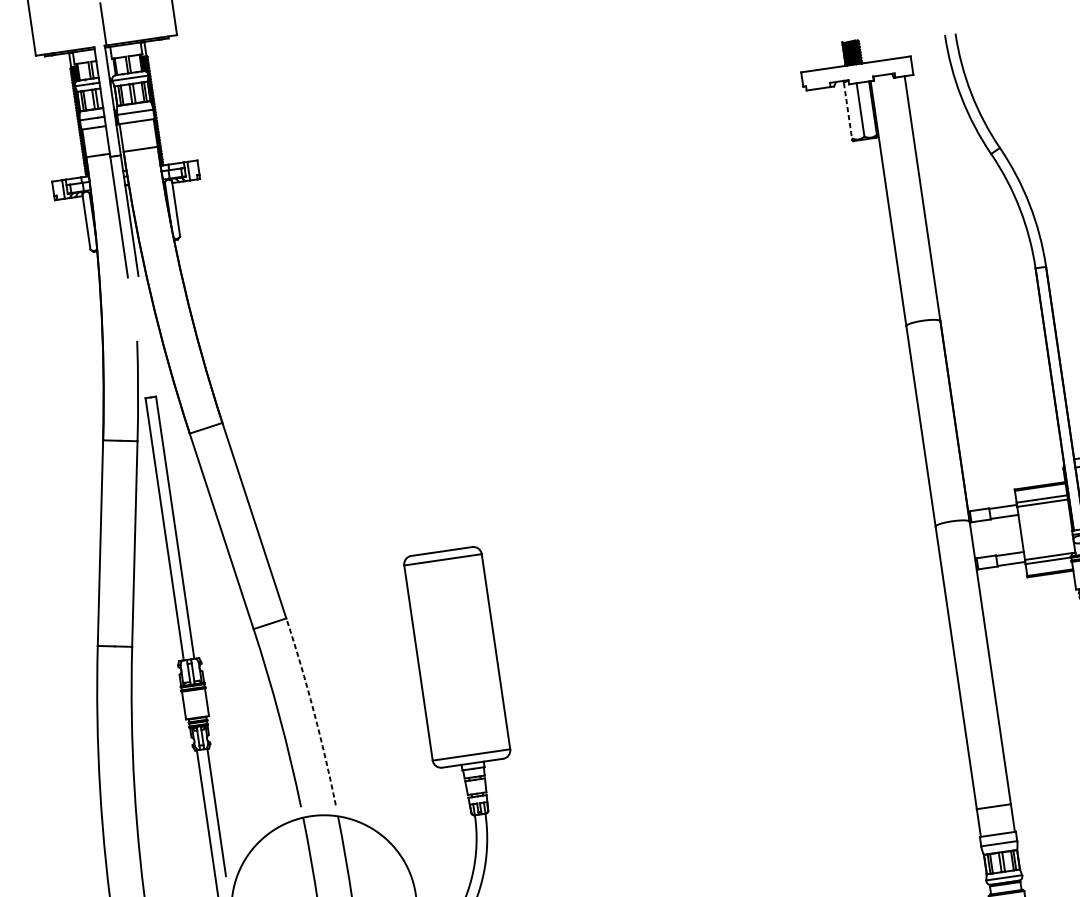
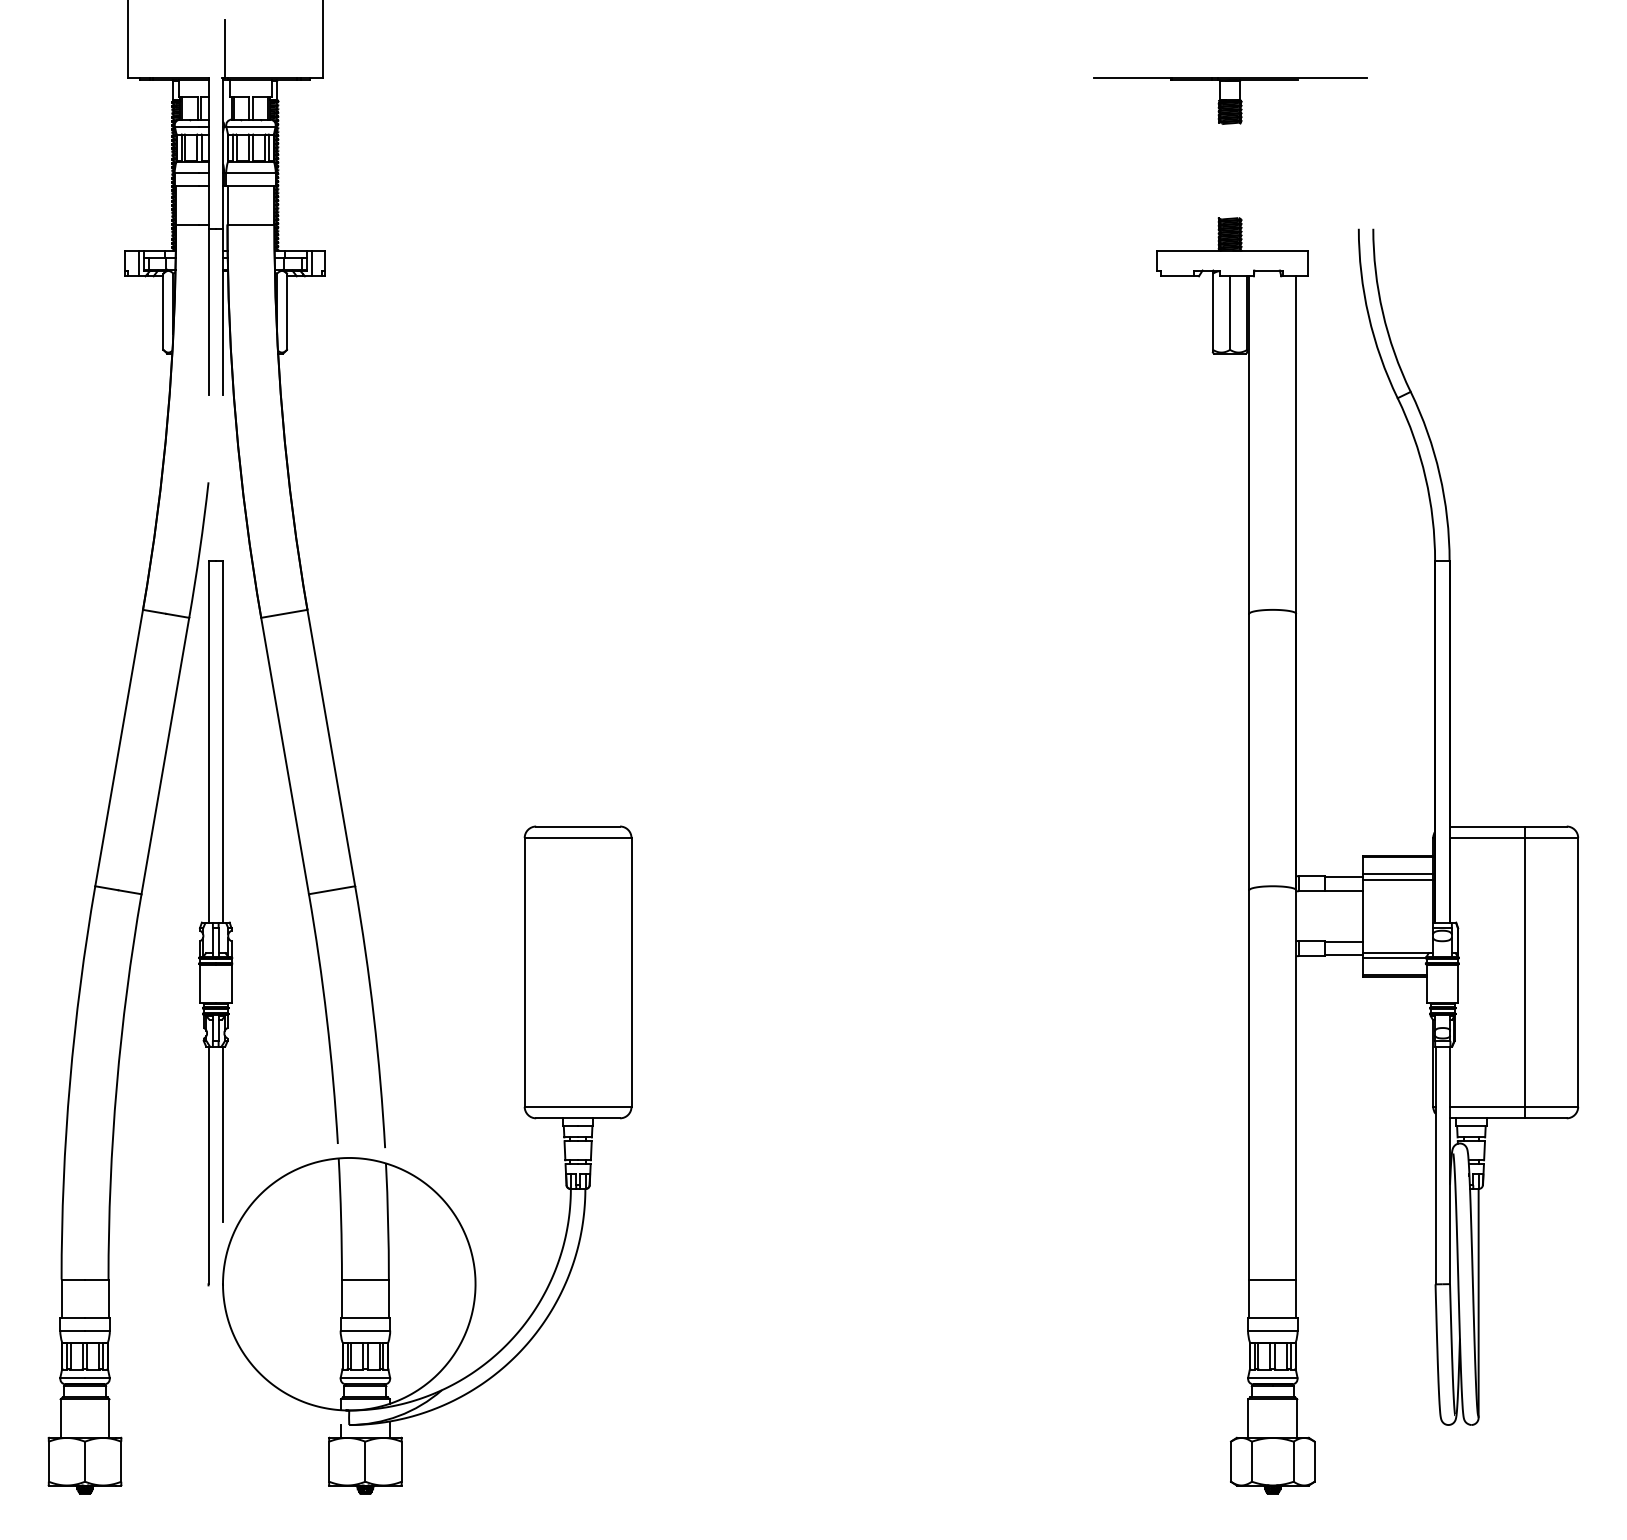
line: (847, 111) -> (1212, 312), dashed -> solid
arc: (313, 711) -> (373, 1016), dashed -> solid

